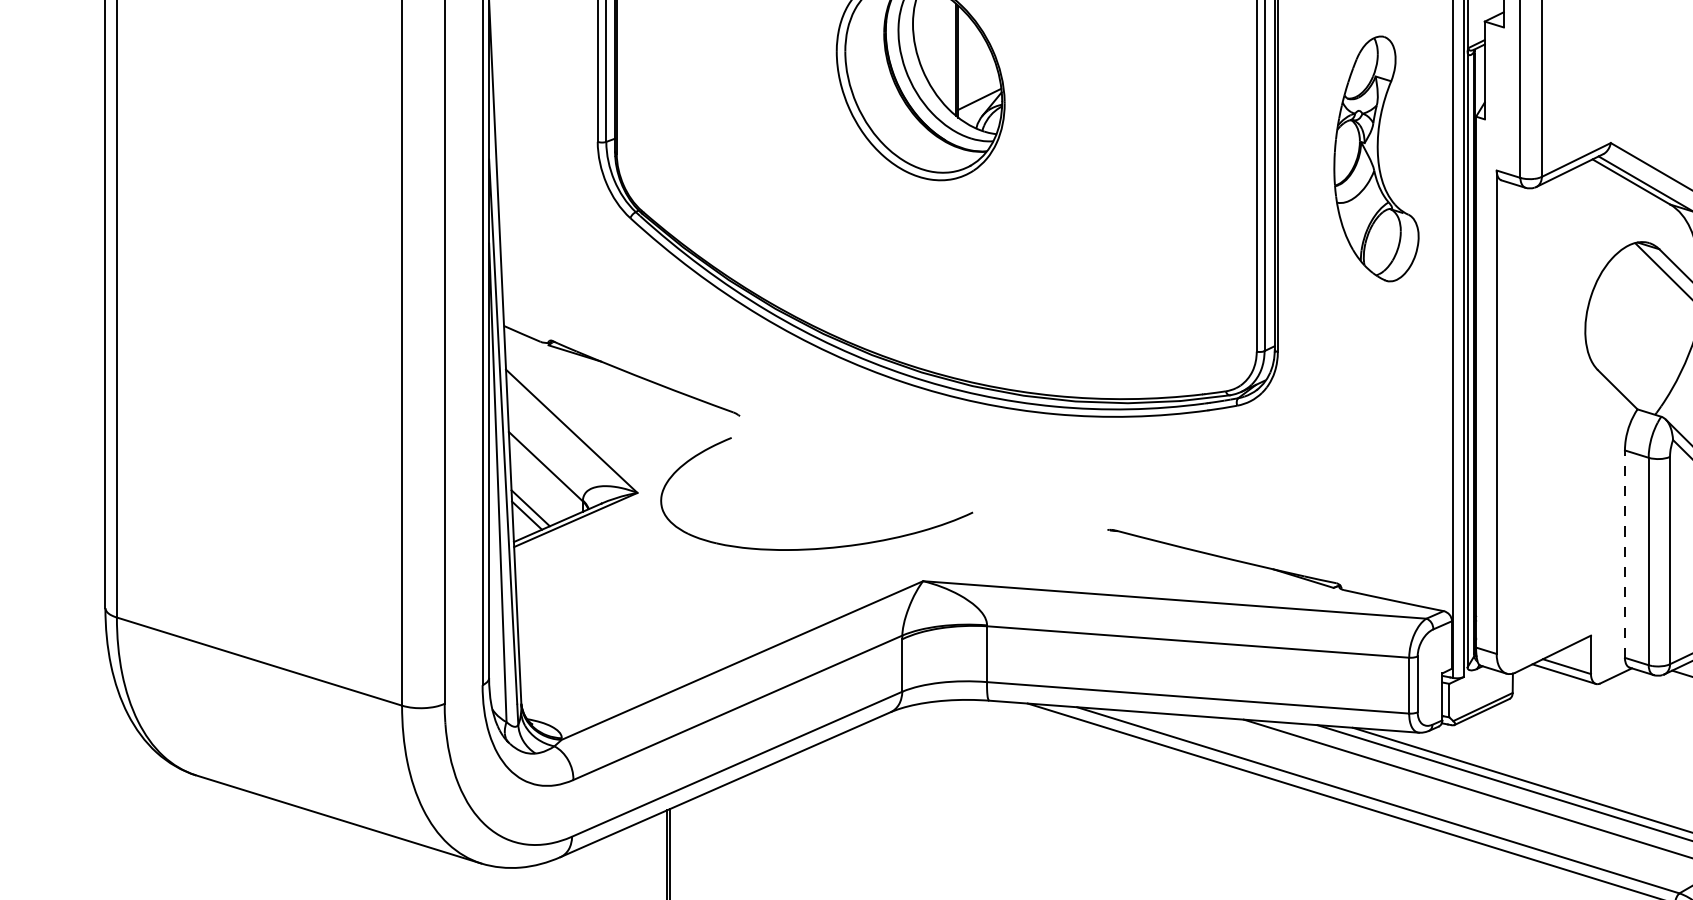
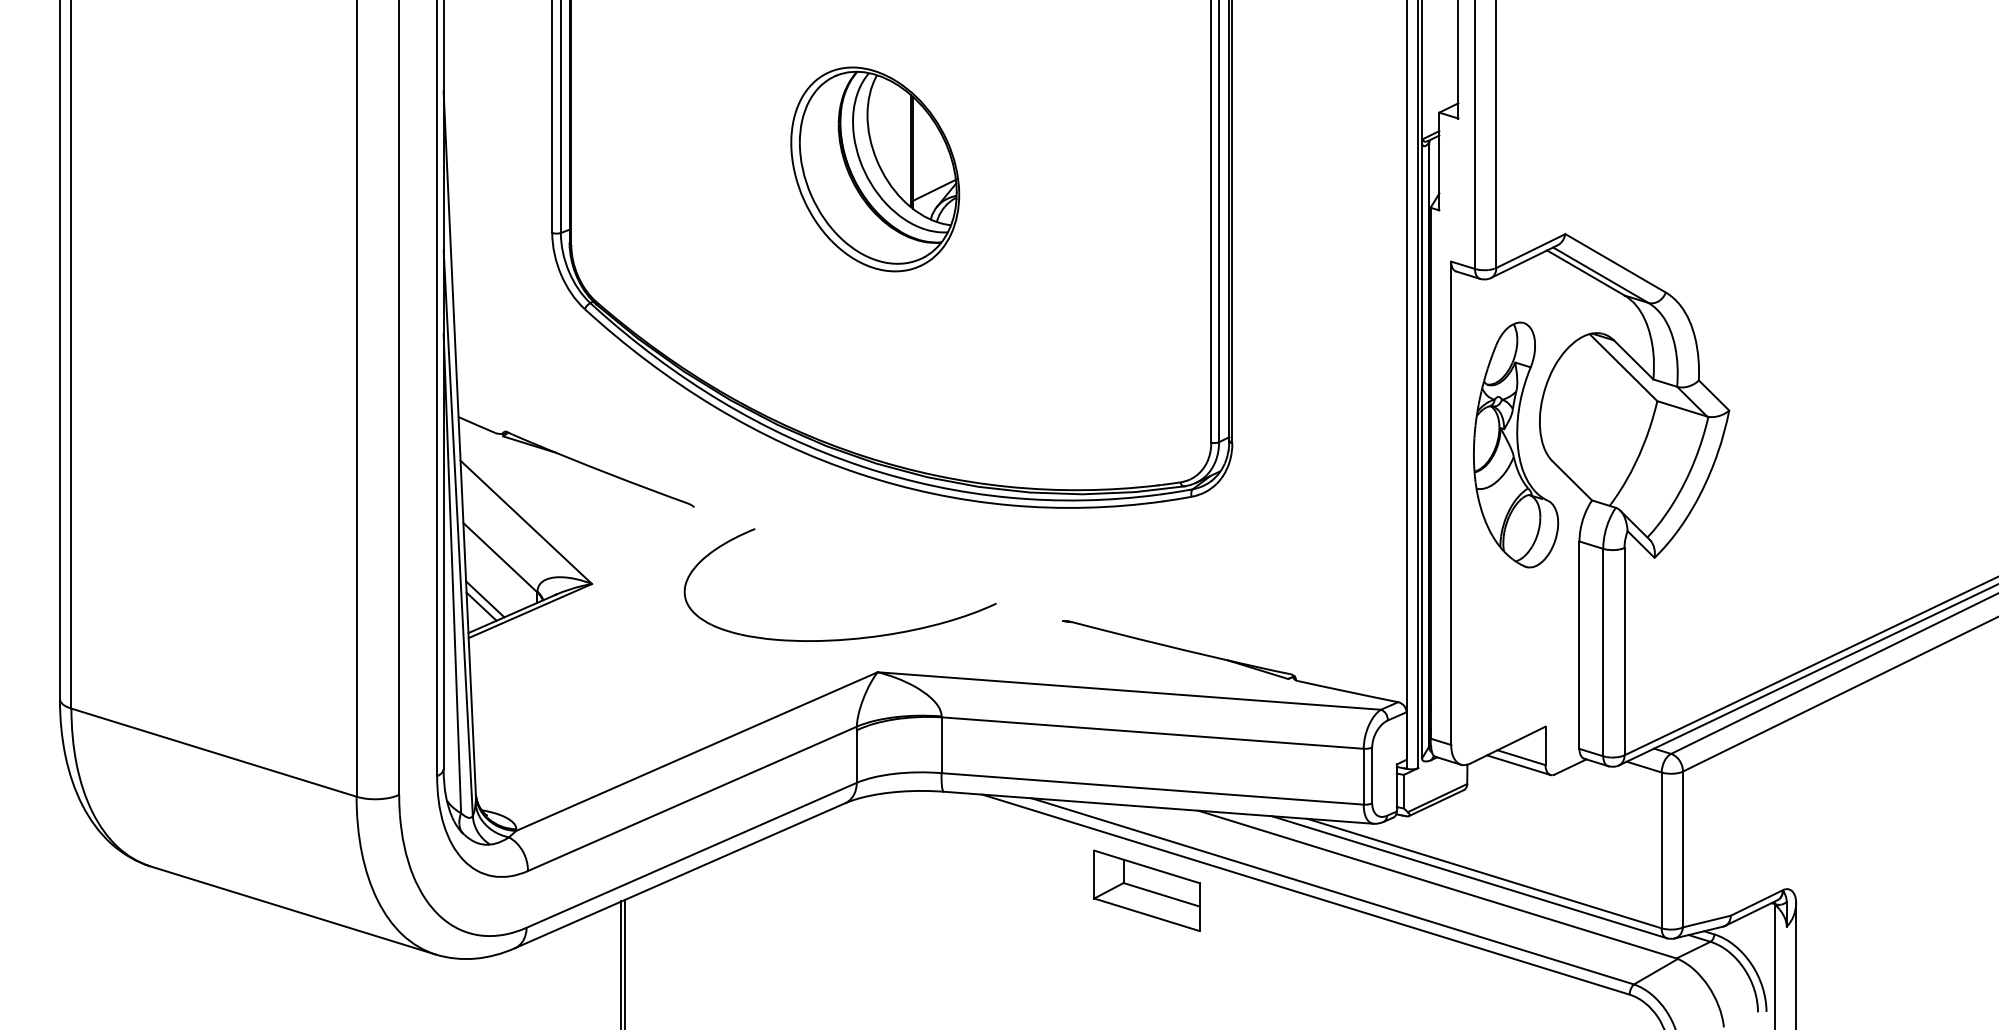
part: (1376, 158) -> (1516, 444), moved
part: (819, 547) -> (843, 638), moved
line: (1624, 554) -> (1579, 645), dashed -> solid
part: (1191, 799) -> (1146, 890), added

